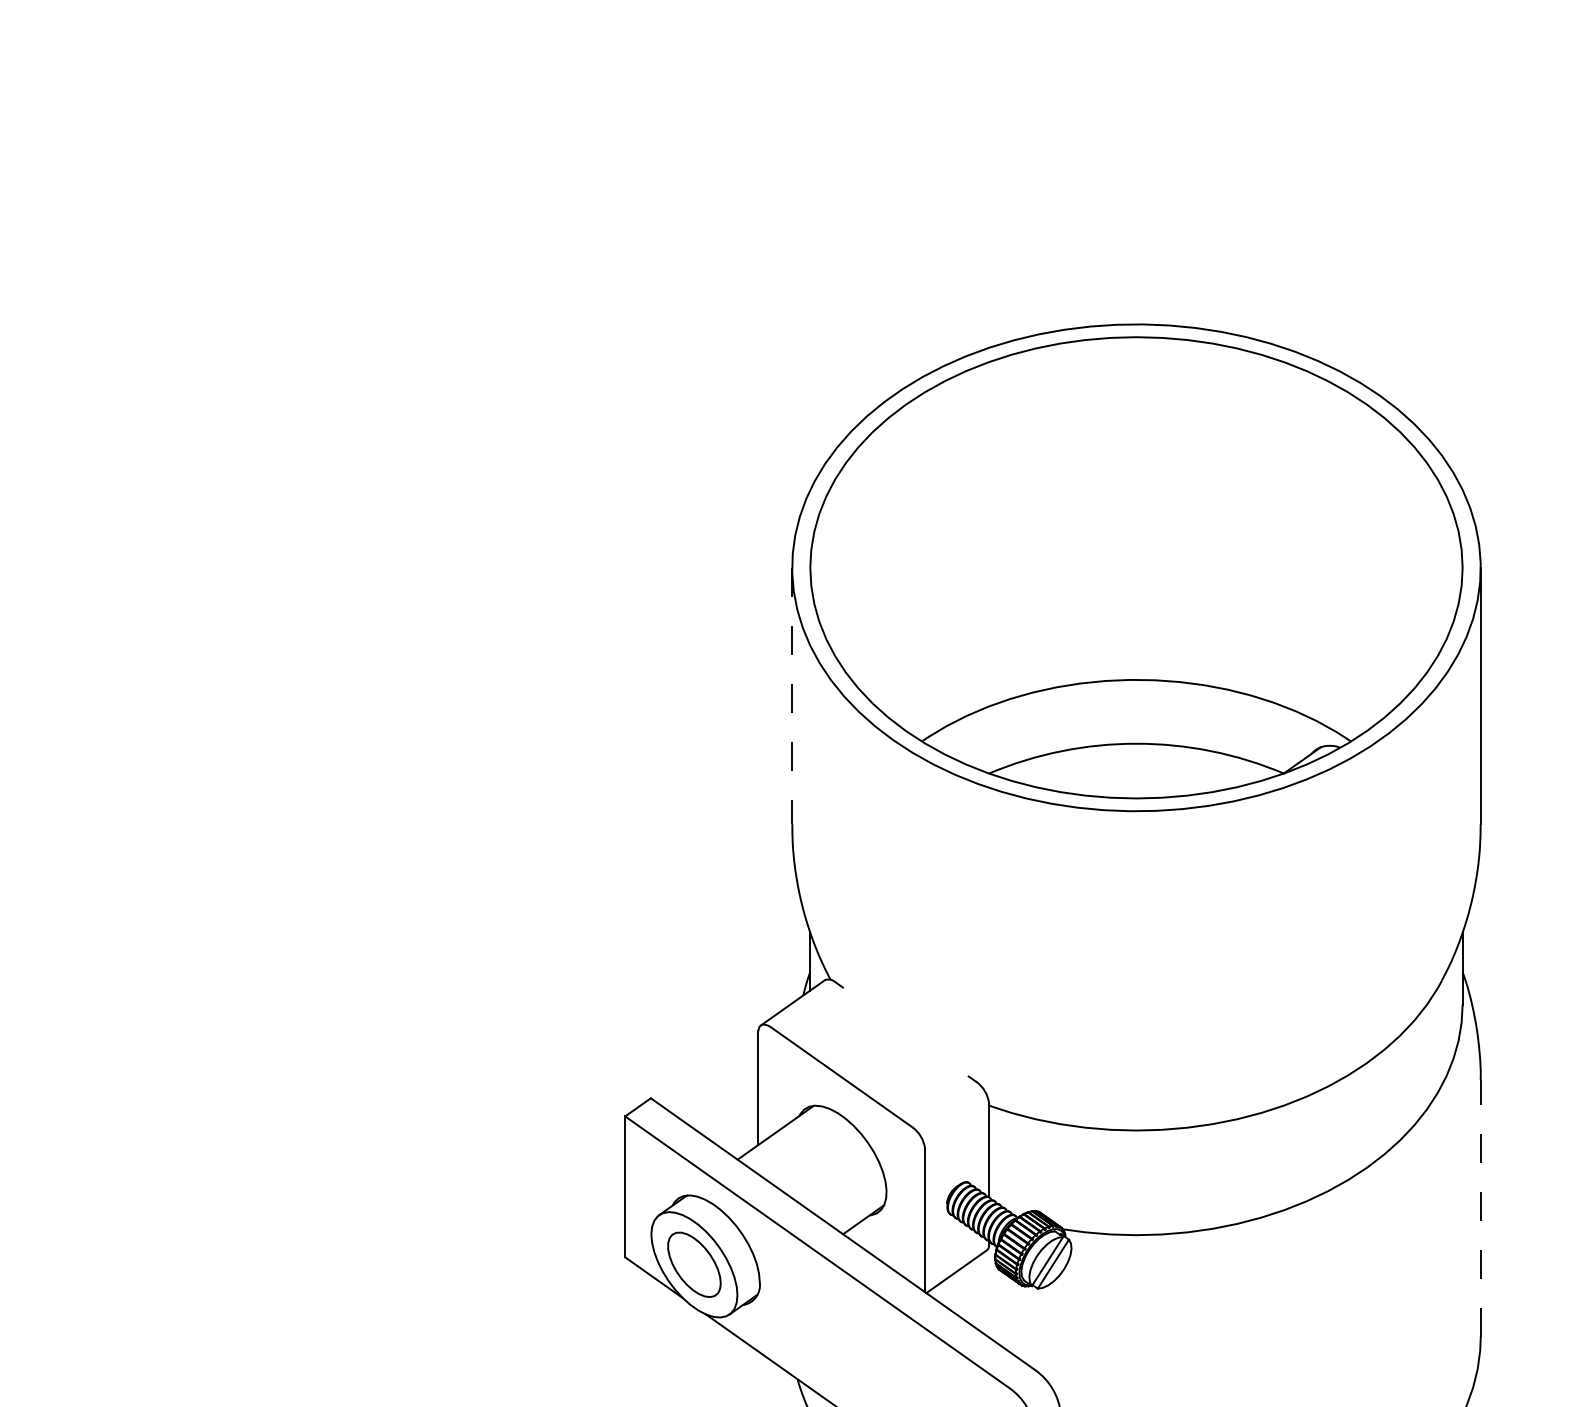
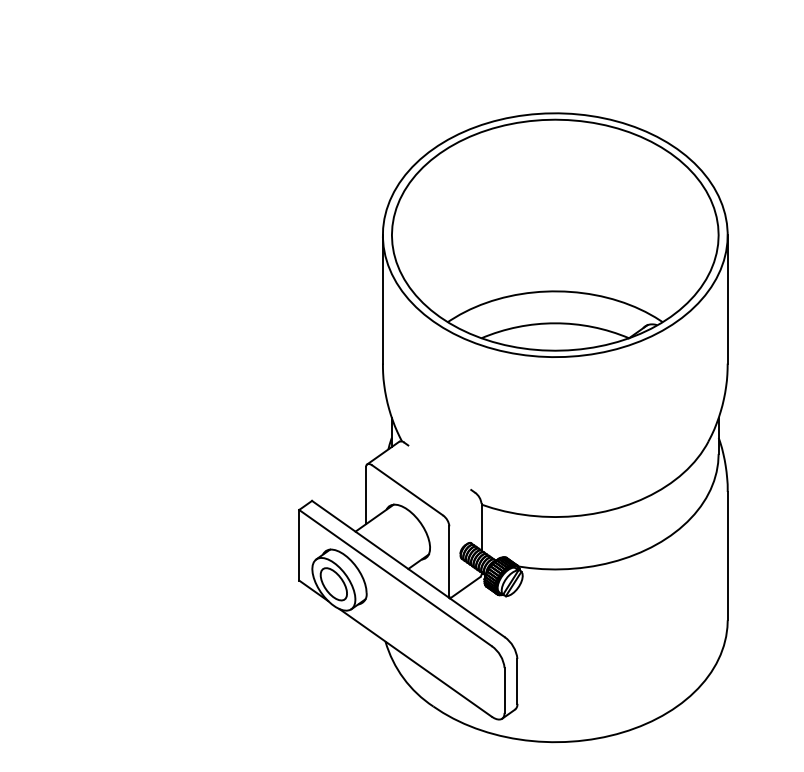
line: (791, 696) -> (382, 299), dashed -> solid
line: (1480, 1207) -> (727, 555), dashed -> solid

